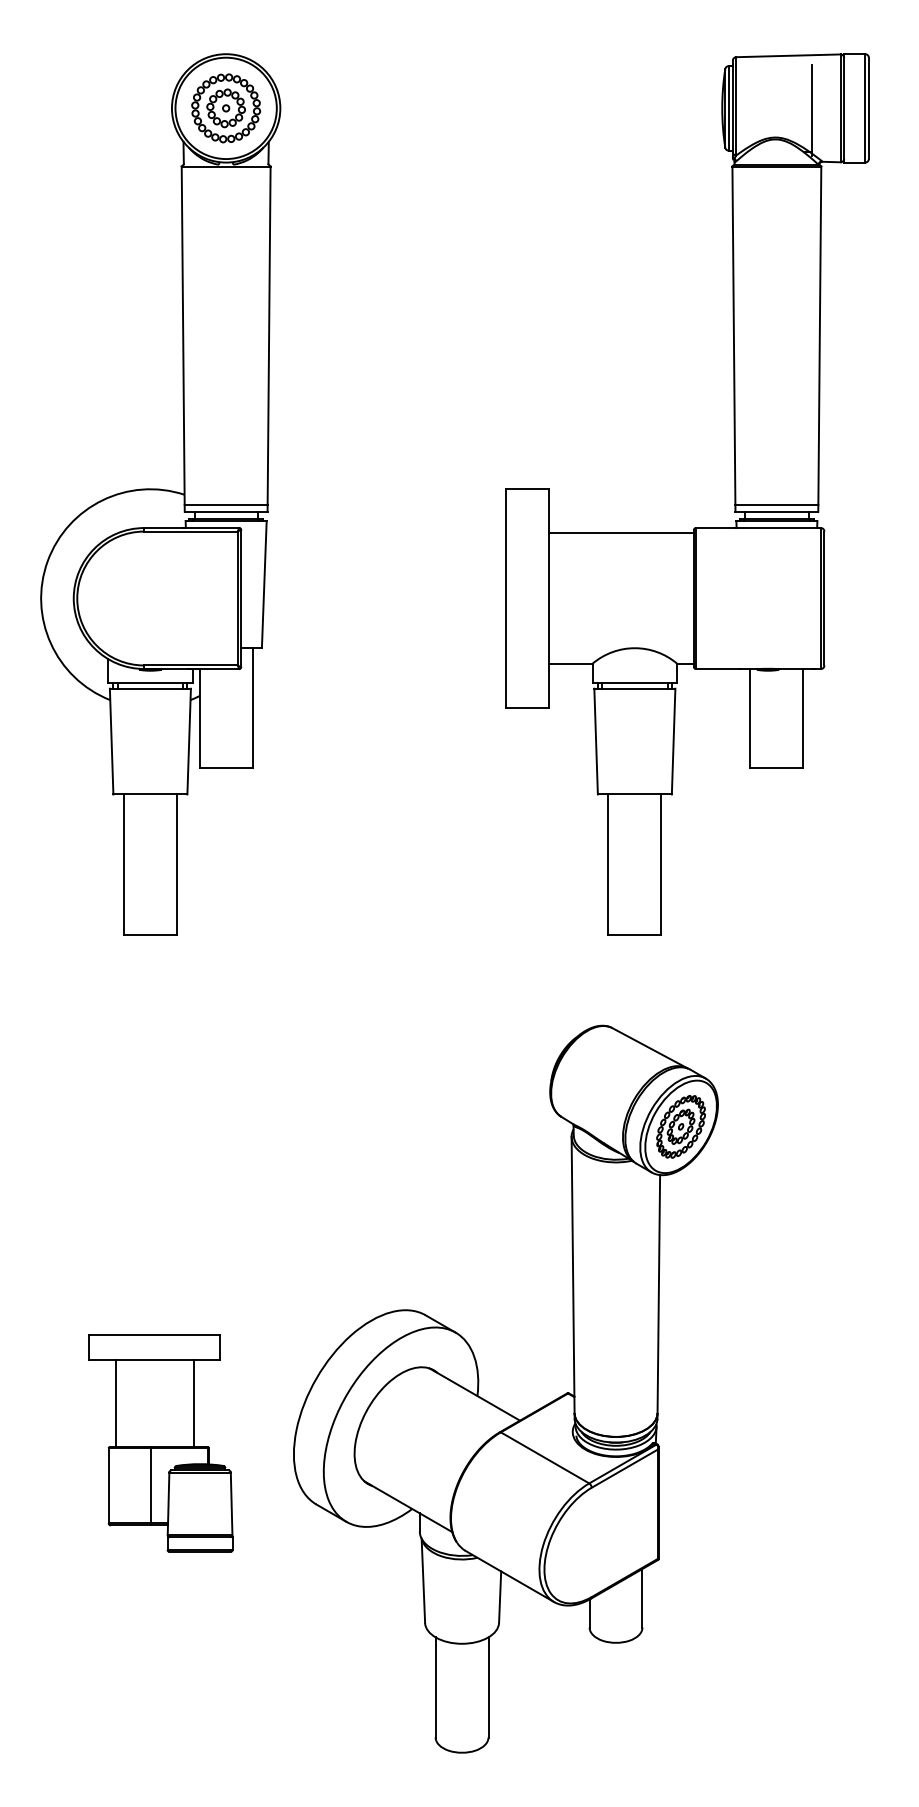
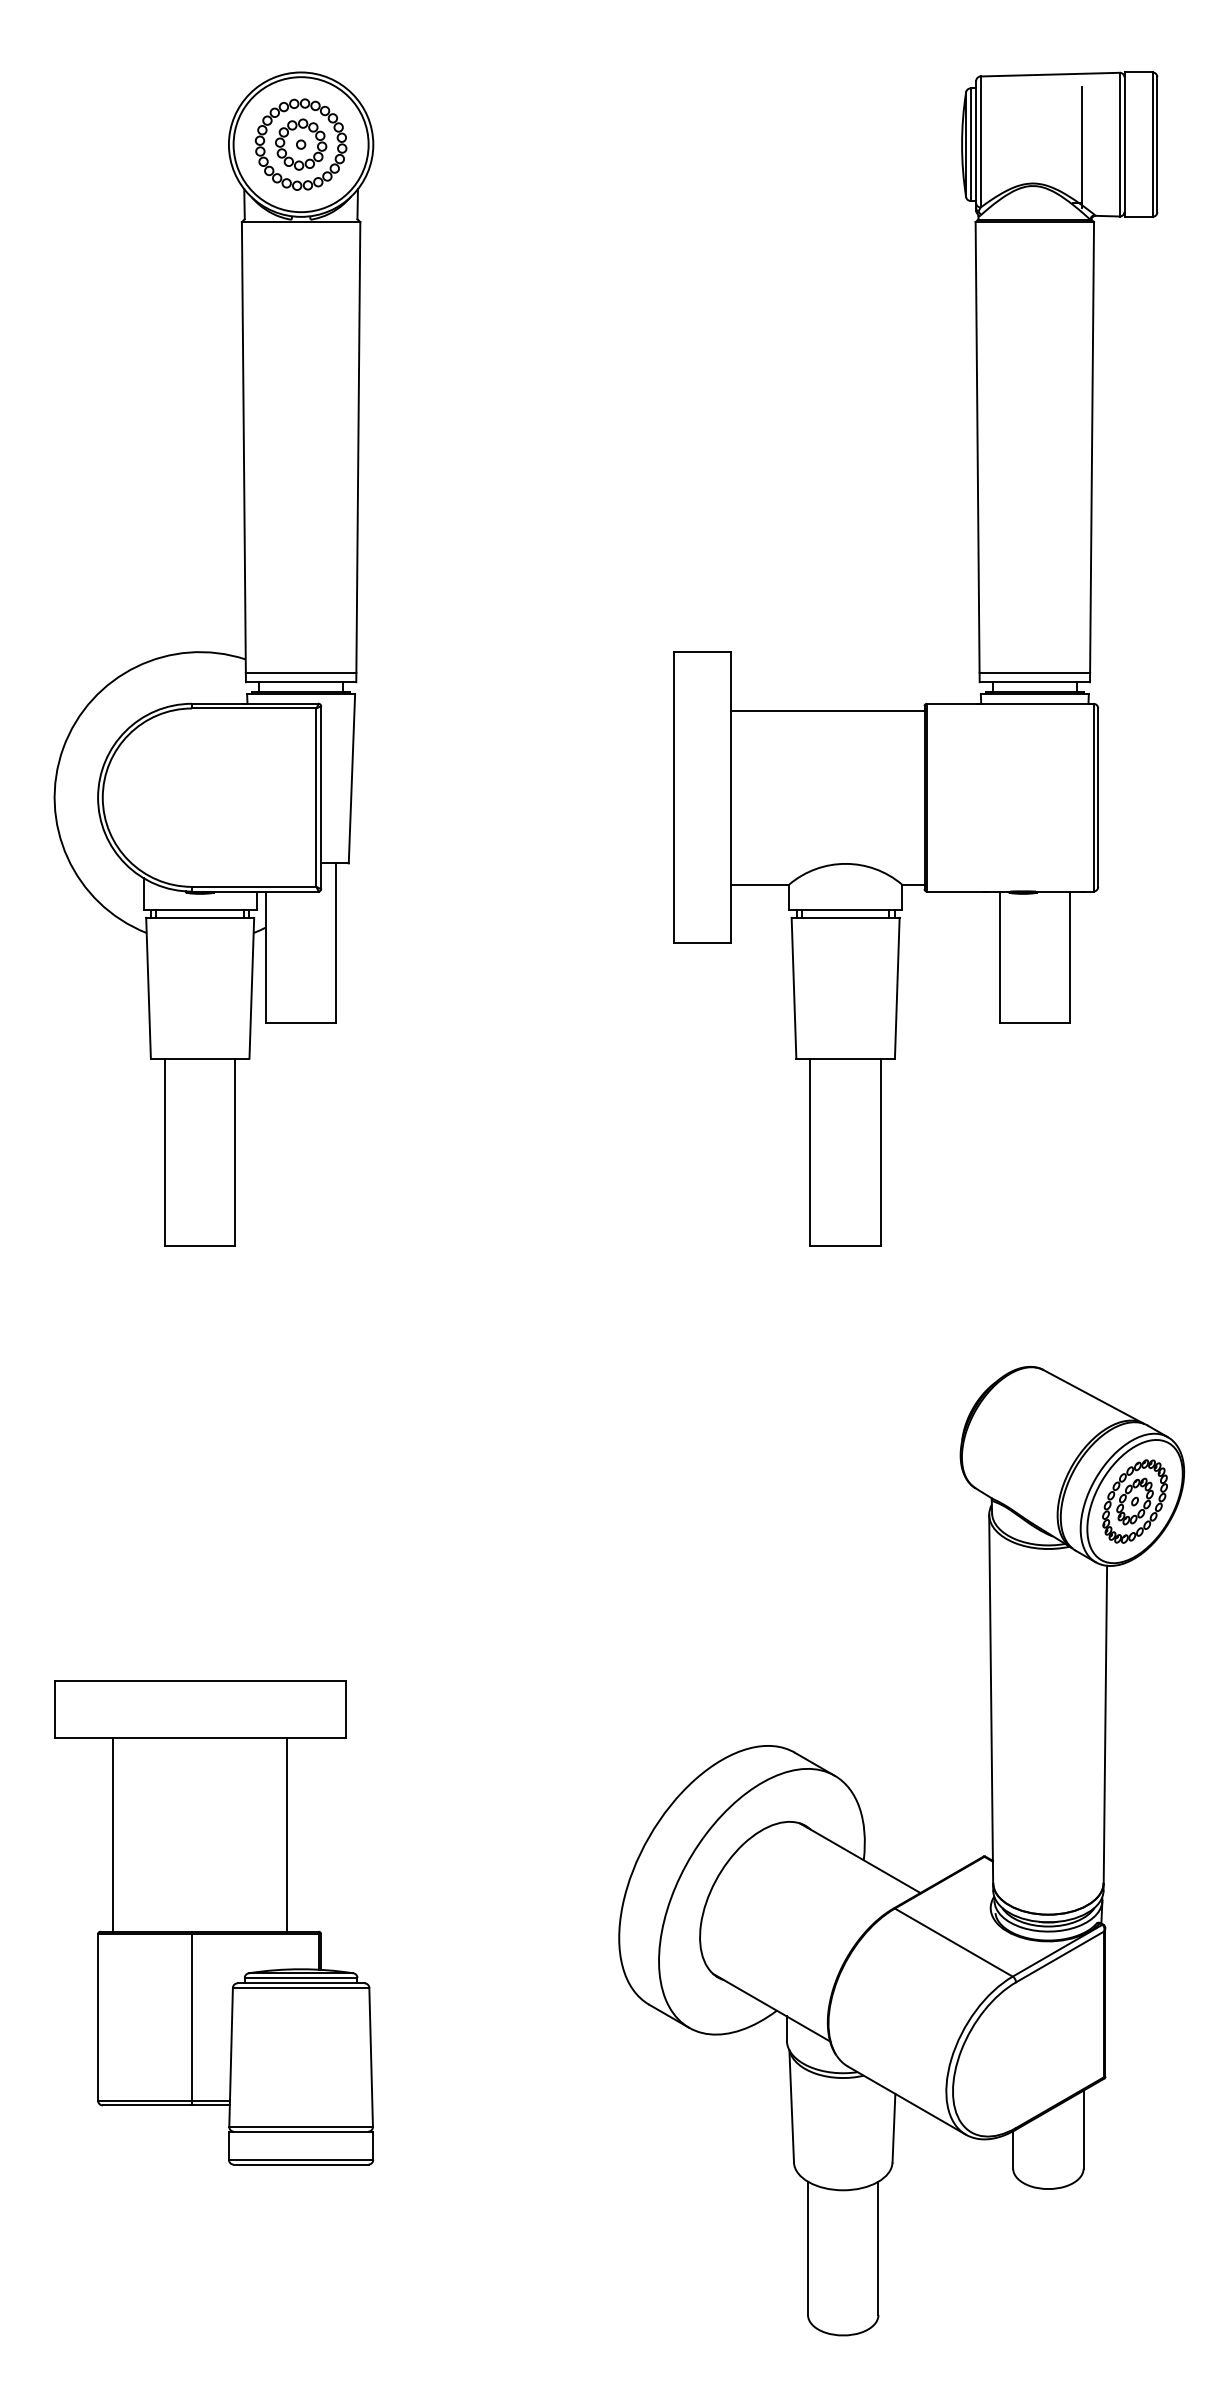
part: (494, 1404) -> (886, 1871), moved
part: (160, 1443) -> (213, 1923), size x1.67

